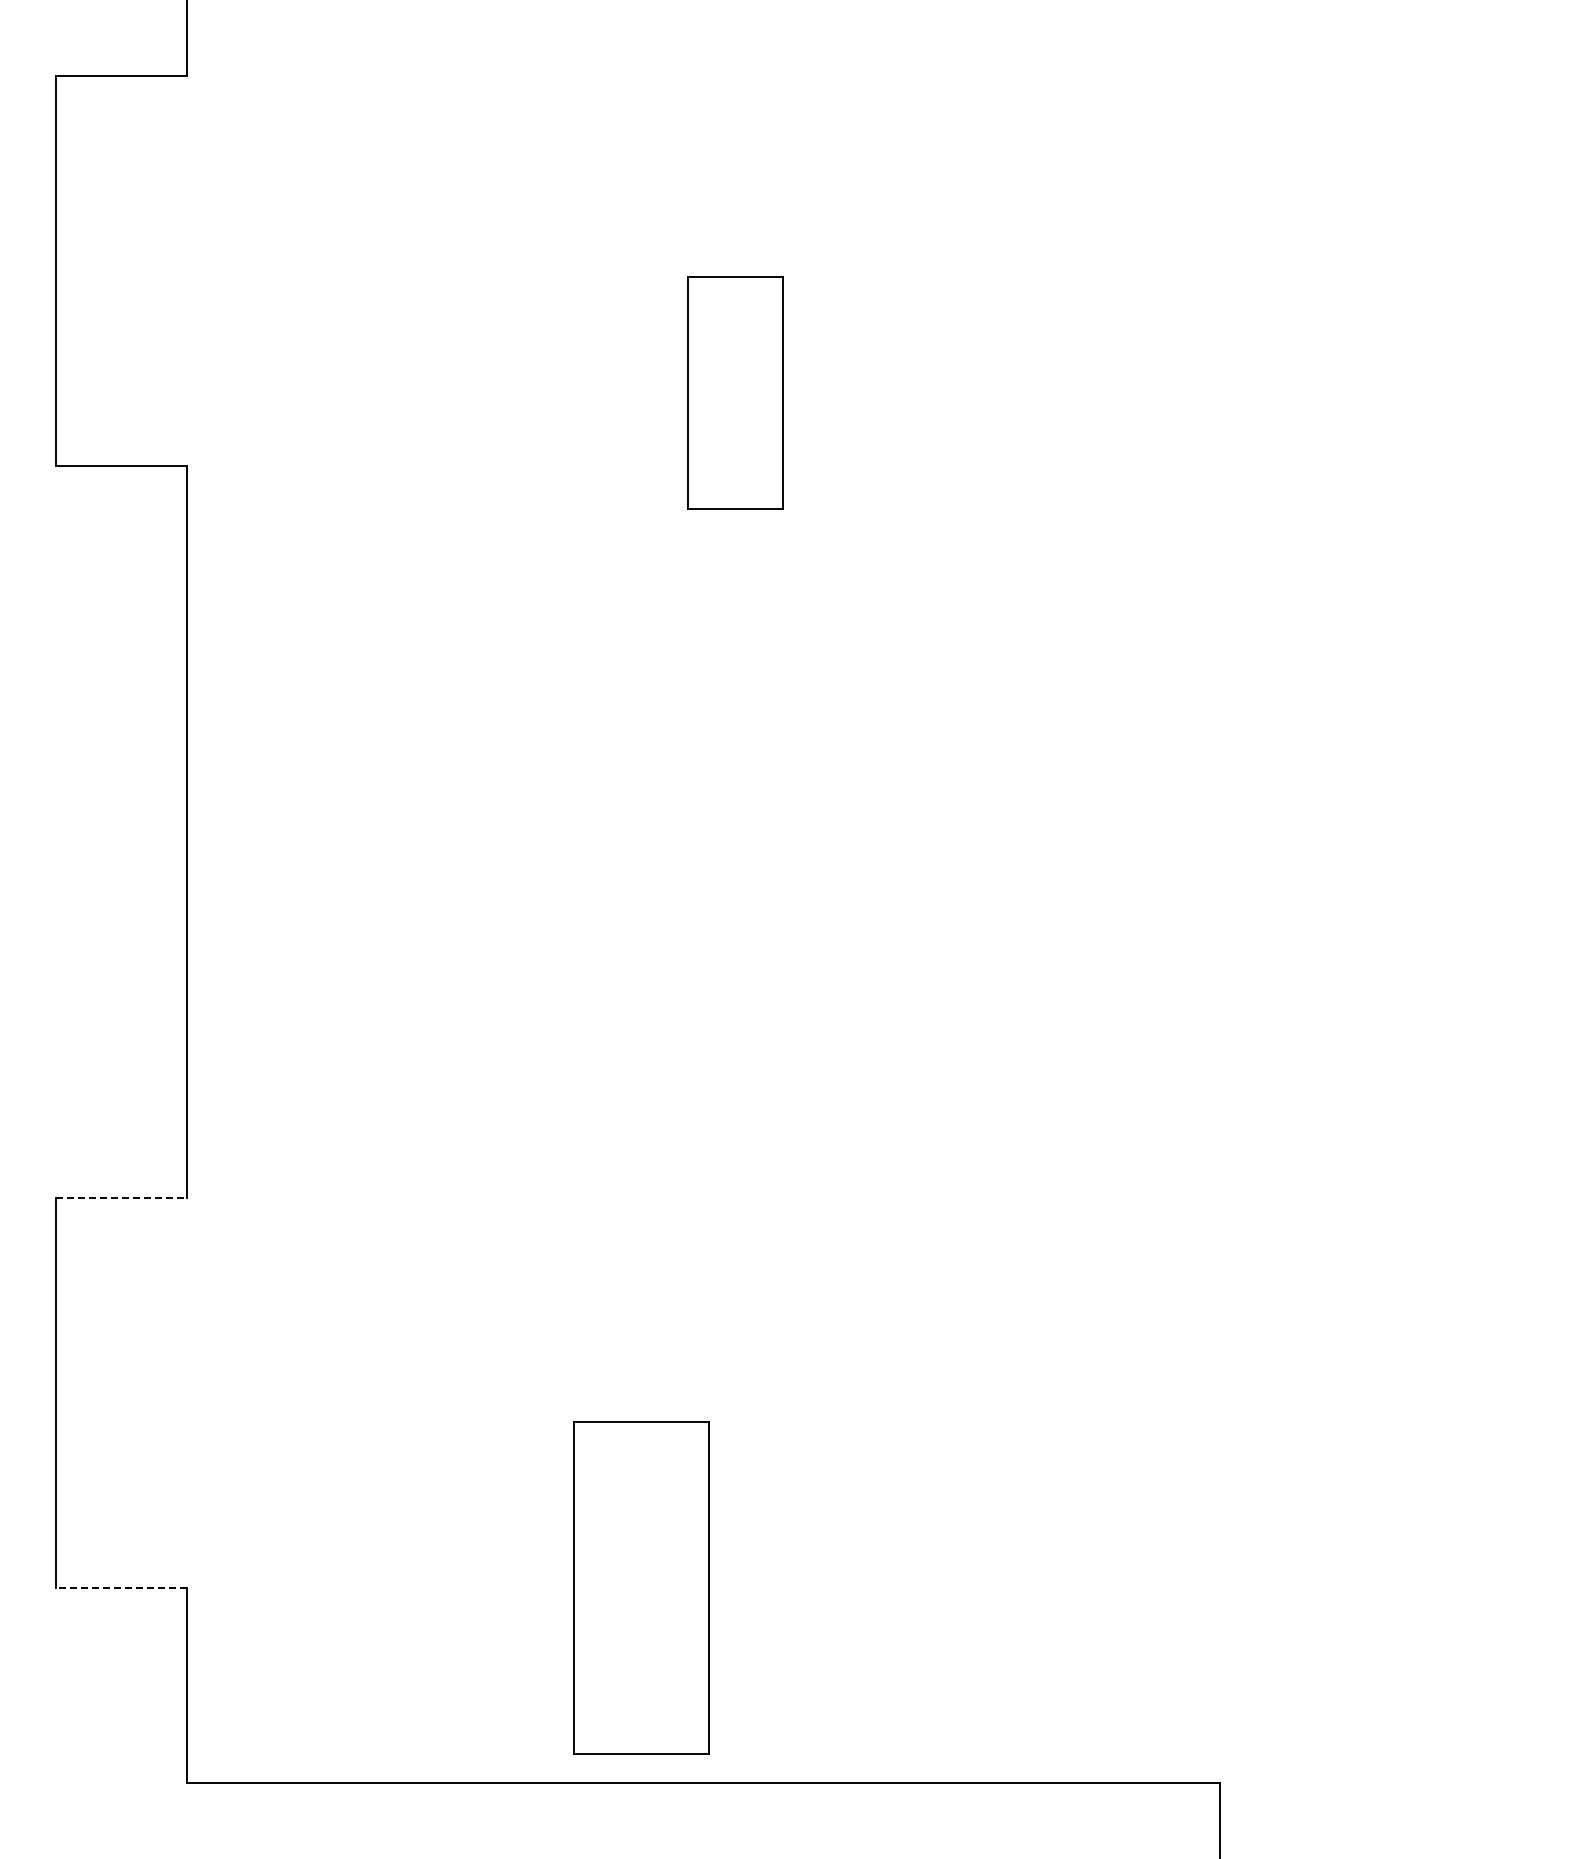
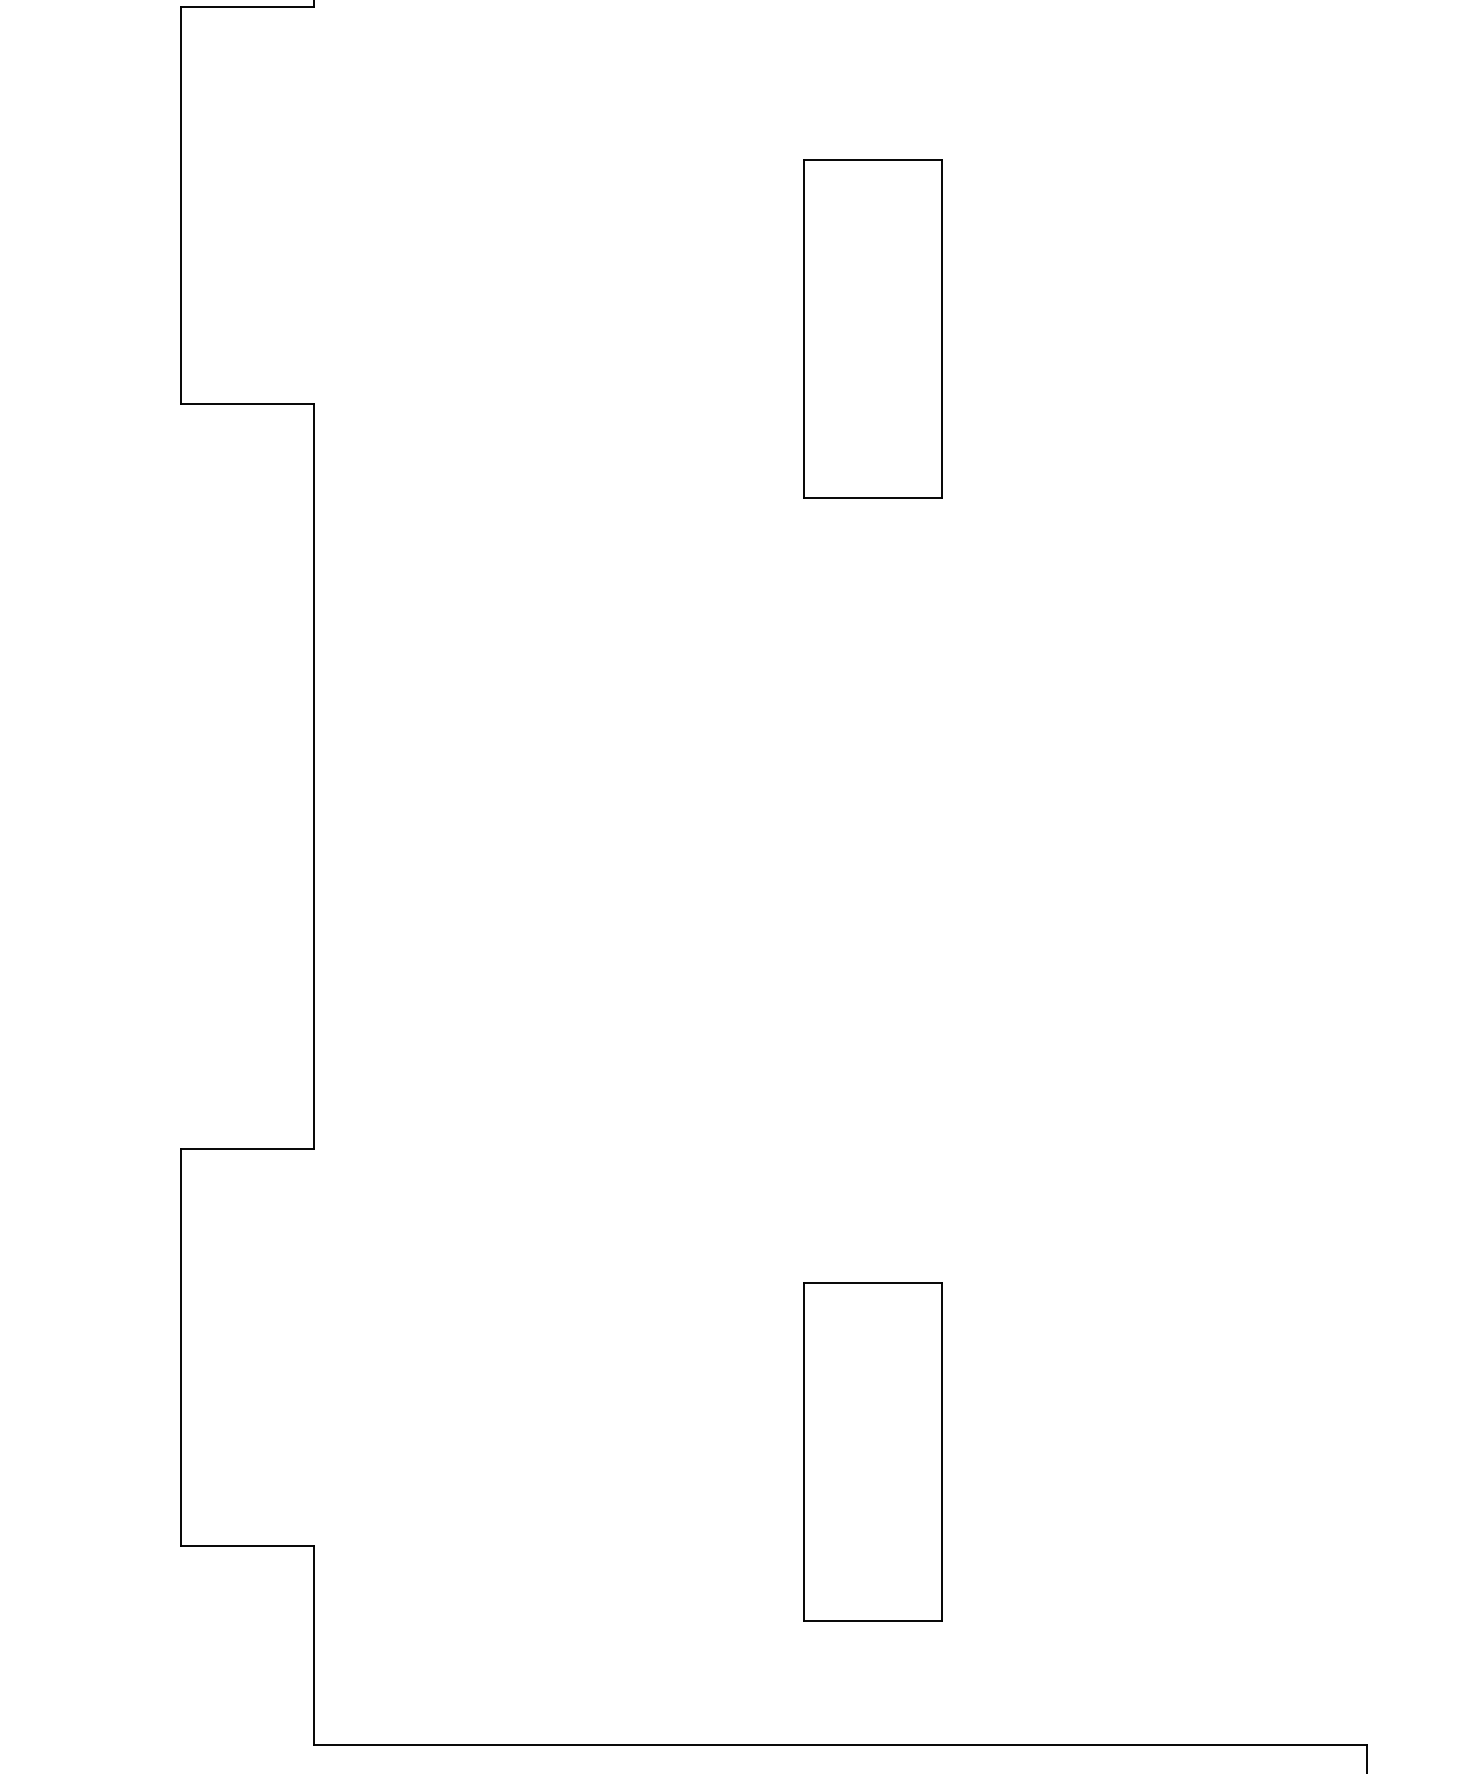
part: (735, 392) -> (872, 328), size x1.43
line: (122, 1198) -> (248, 1149), dashed -> solid
line: (121, 1587) -> (247, 1546), dashed -> solid
part: (641, 1587) -> (872, 1451), moved

